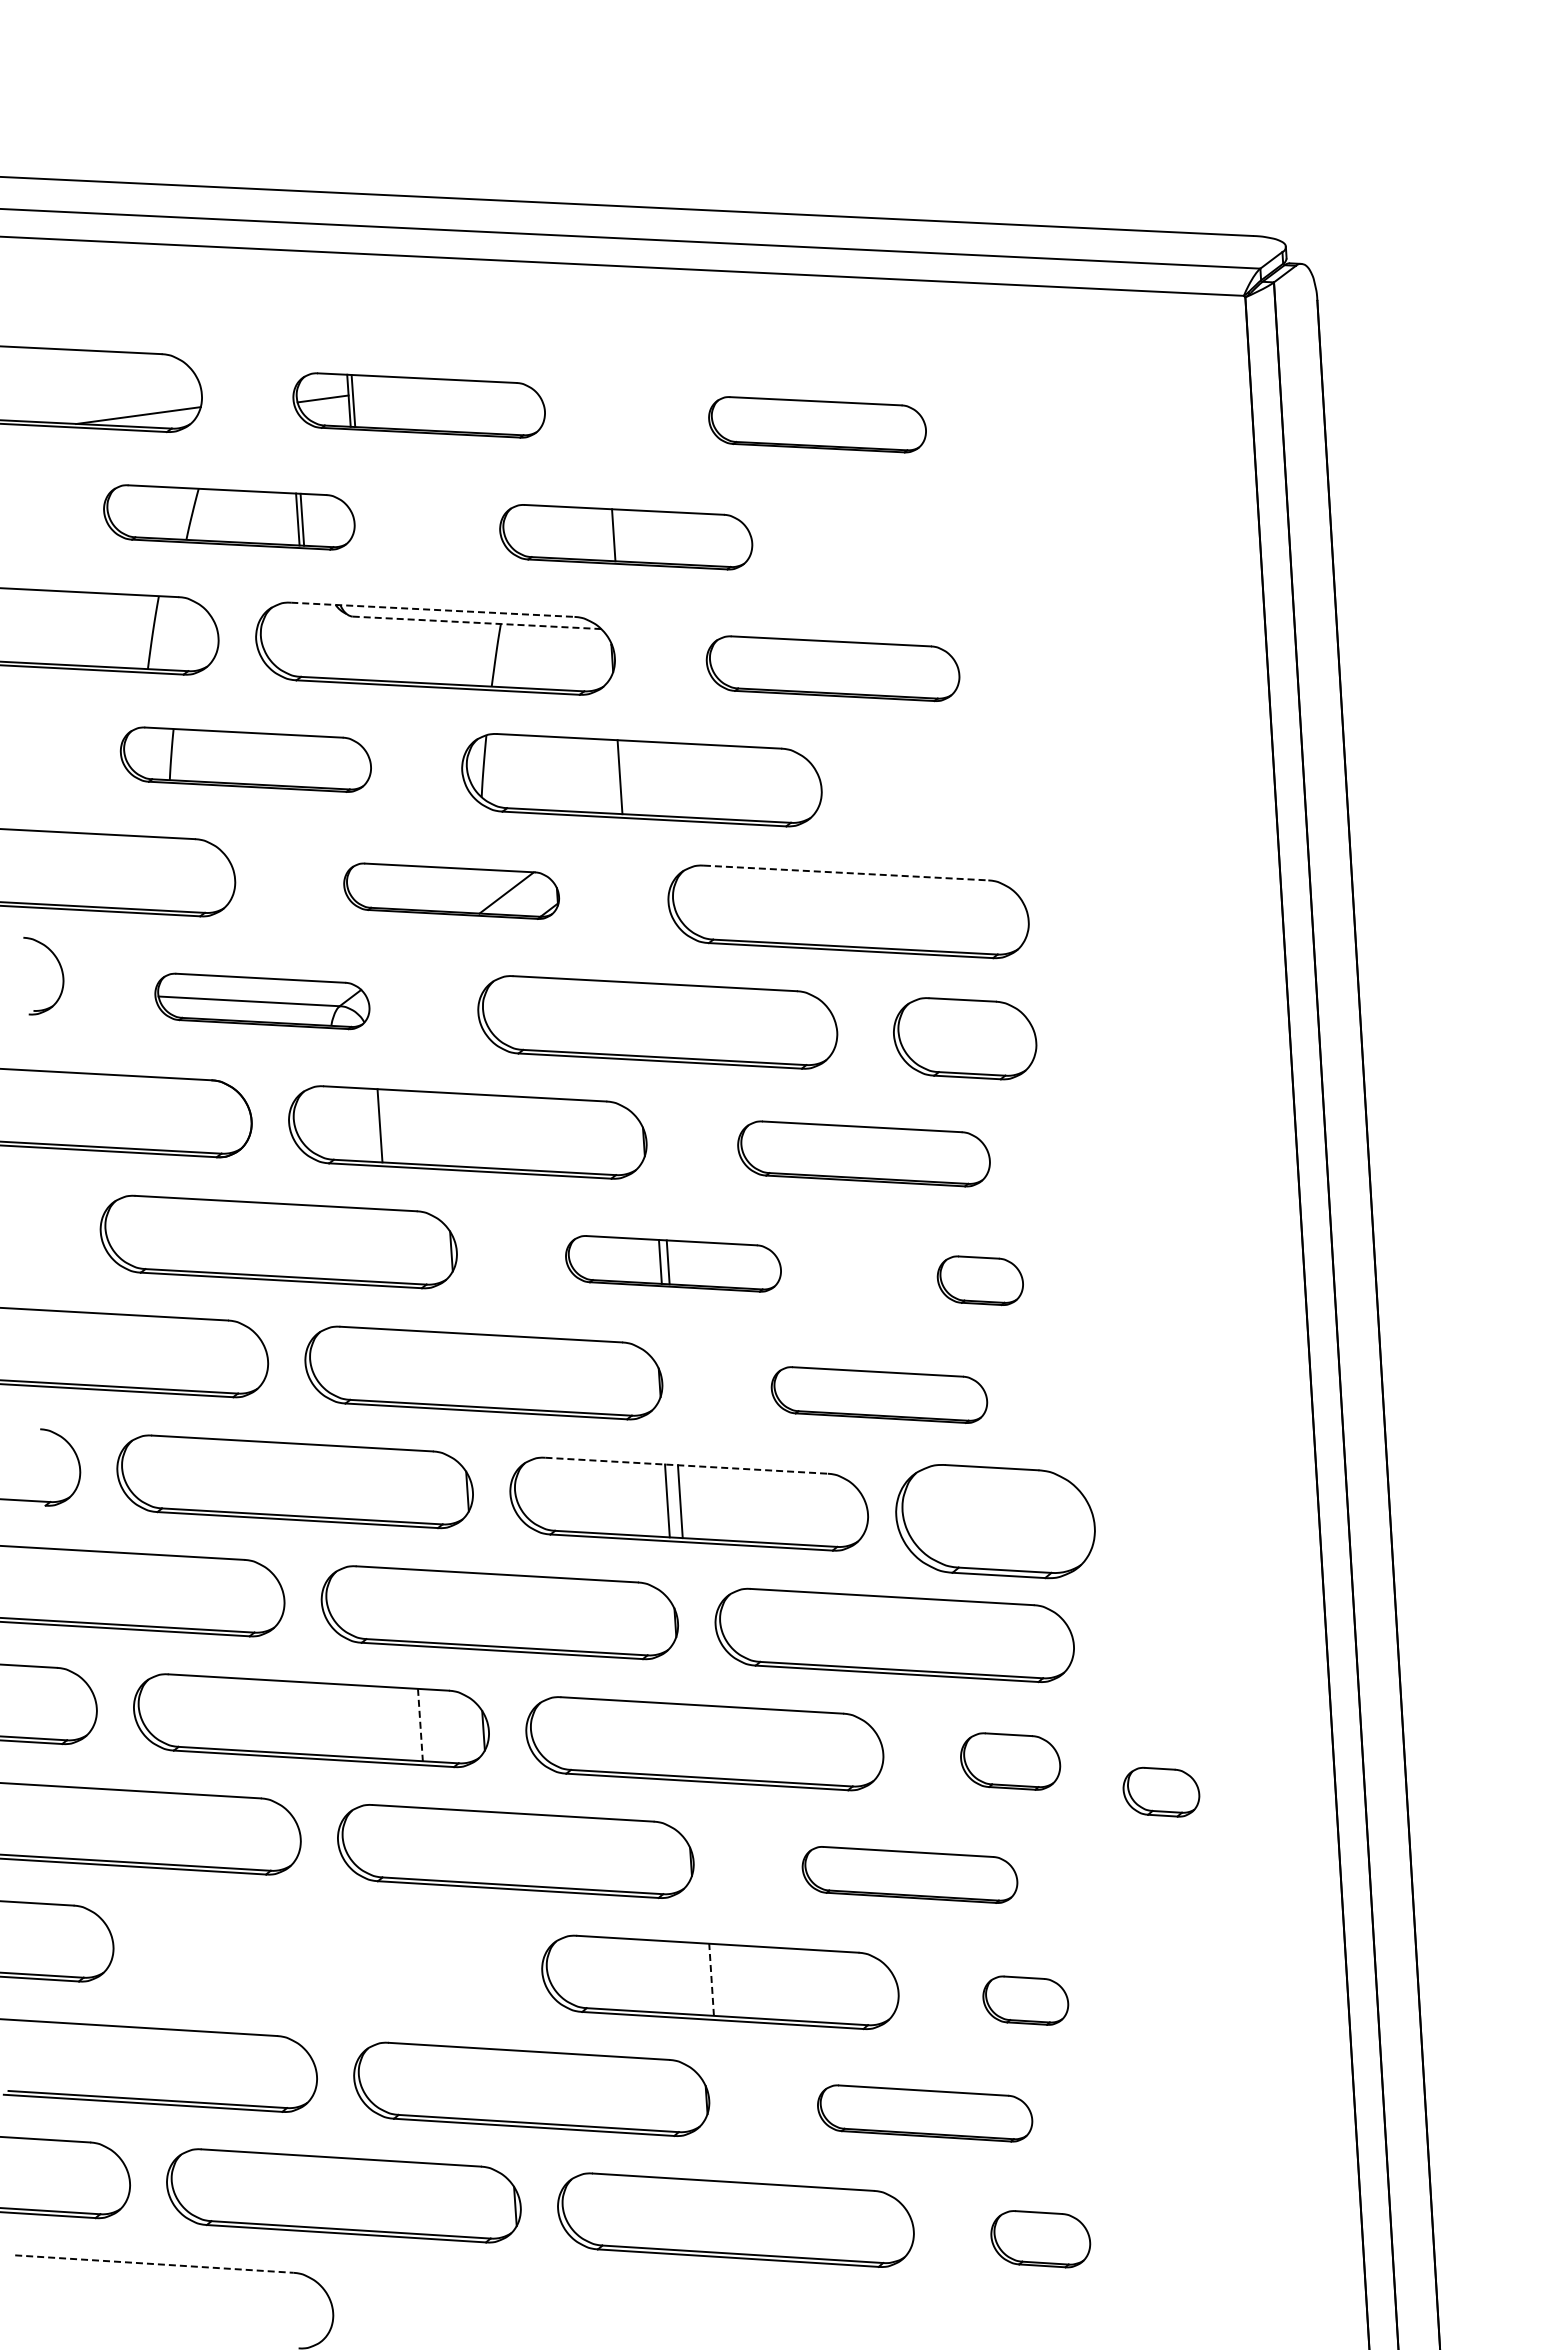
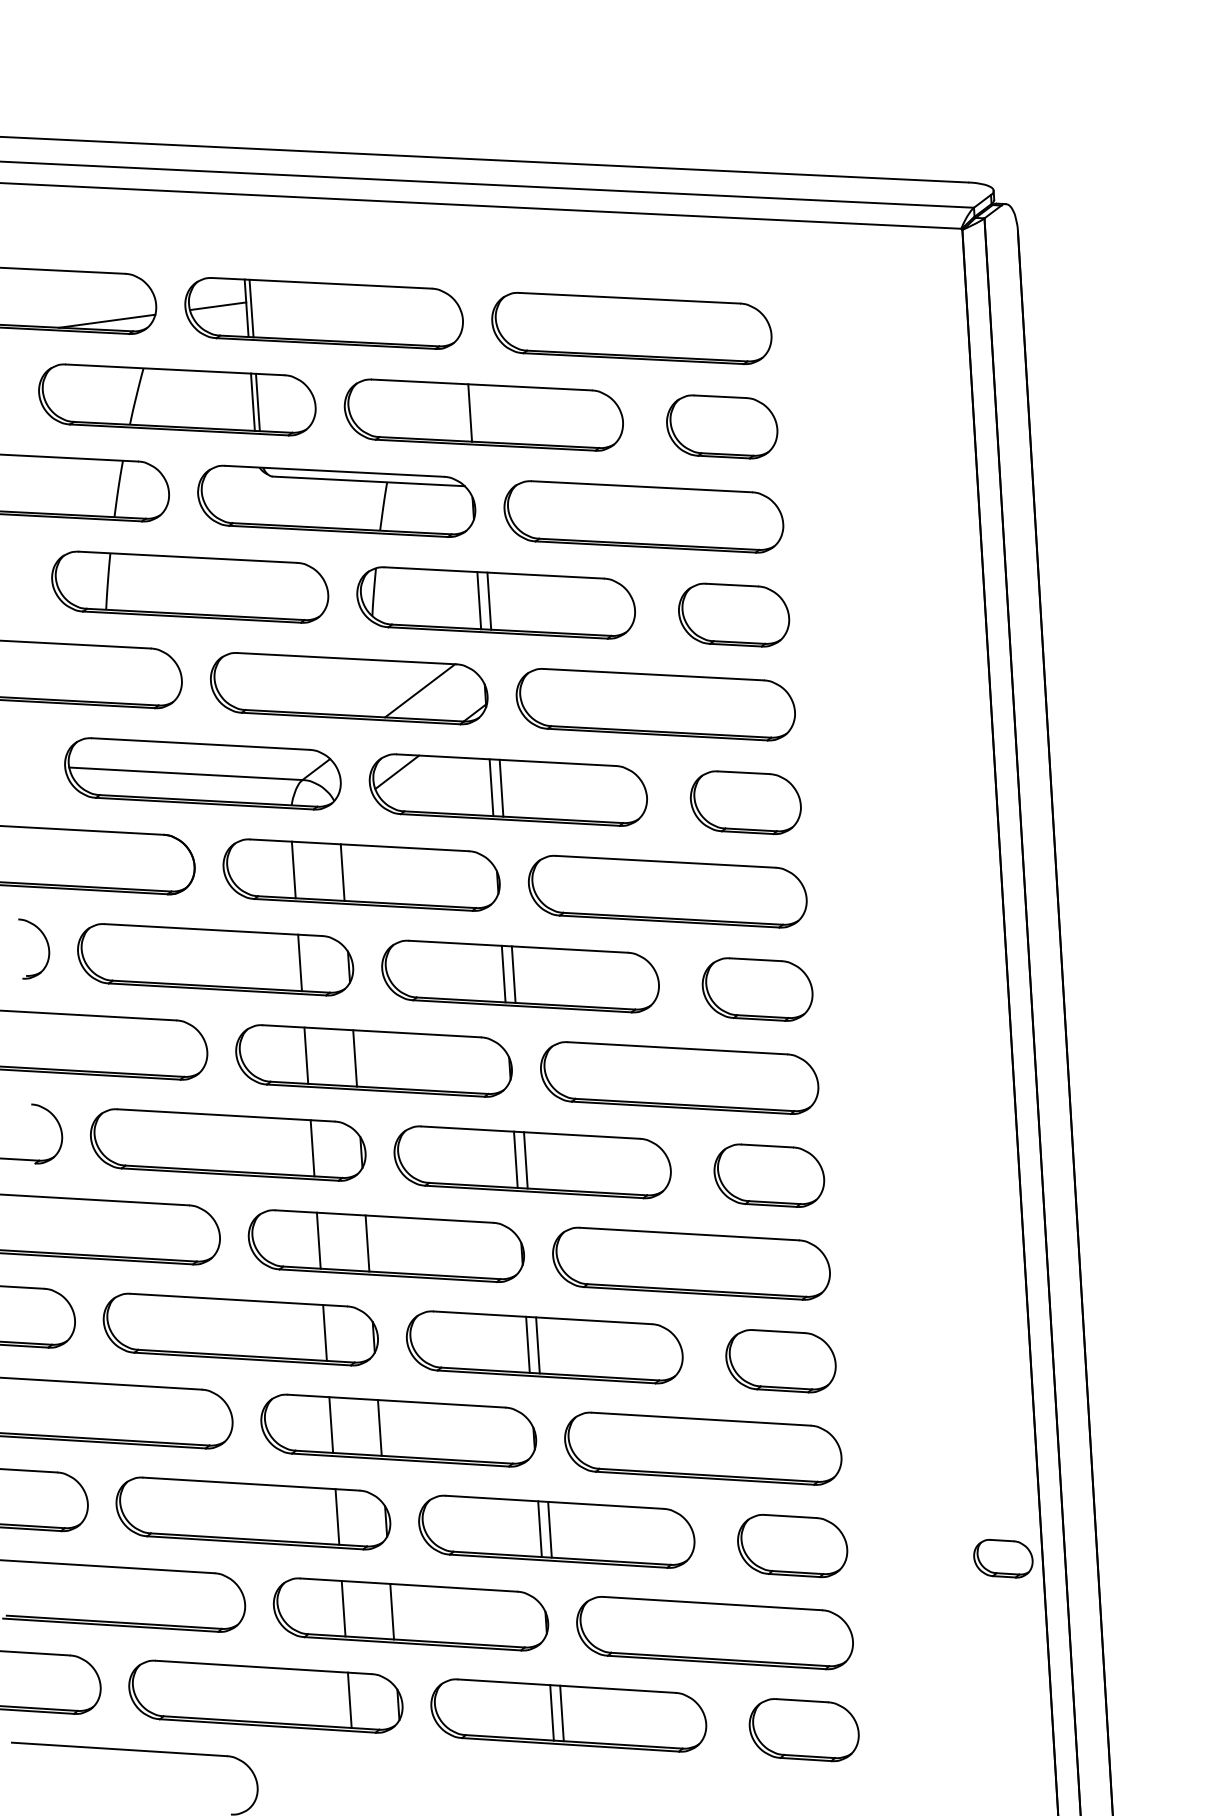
part: (418, 405) -> (323, 313), size x1.43
part: (817, 424) -> (631, 328), size x1.67
part: (229, 517) -> (177, 400), size x1.43
part: (626, 537) -> (484, 415), size x1.43
part: (934, 552) -> (722, 427), added
line: (432, 609) -> (334, 471), dashed -> solid
line: (477, 622) -> (369, 481), dashed -> solid
part: (832, 668) -> (643, 516), size x1.43
part: (245, 759) -> (189, 586), size x1.43
line: (632, 777) -> (488, 600), added
part: (949, 795) -> (733, 614), added
line: (846, 873) -> (654, 675), dashed -> solid
part: (451, 891) -> (349, 688), size x1.67
part: (61, 973) -> (47, 947), moved
line: (513, 998) -> (396, 771), added
part: (262, 1001) -> (203, 773), size x1.67
line: (635, 1019) -> (491, 787), added
line: (648, 1019) -> (501, 787), added
line: (442, 1128) -> (342, 872), added
part: (863, 1153) -> (667, 891), size x1.43
line: (387, 1245) -> (299, 962), added
part: (673, 1263) -> (520, 976), size x1.67
part: (980, 1280) -> (757, 989), size x1.67
line: (395, 1365) -> (305, 1055), added
line: (458, 1369) -> (354, 1058), added
part: (879, 1394) -> (679, 1077), size x1.67
line: (687, 1465) -> (531, 1132), dashed -> solid
line: (403, 1485) -> (311, 1147), added
part: (995, 1521) -> (769, 1175), size x0.71
line: (411, 1605) -> (318, 1240), added
line: (474, 1609) -> (366, 1243), added
line: (420, 1725) -> (325, 1333), dashed -> solid
line: (682, 1740) -> (527, 1344), added
line: (695, 1740) -> (537, 1344), added
part: (1010, 1761) -> (780, 1361), size x1.43
part: (1161, 1792) -> (1003, 1558), moved
line: (428, 1844) -> (331, 1425), added
line: (490, 1847) -> (379, 1427), added
part: (909, 1874) -> (702, 1448), size x1.67
part: (327, 1958) -> (253, 1513), added
line: (698, 1978) -> (539, 1528), added
line: (711, 1979) -> (549, 1529), dashed -> solid
part: (1025, 2000) -> (792, 1545), size x1.67
line: (444, 2081) -> (343, 1608), added
line: (506, 2085) -> (391, 1611), added
part: (924, 2113) -> (714, 1633), size x1.67
line: (452, 2200) -> (349, 1700), added
line: (713, 2216) -> (551, 1712), added
line: (726, 2217) -> (561, 1713), added
part: (1040, 2239) -> (804, 1730), size x1.43
line: (154, 2264) -> (119, 1749), dashed -> solid

